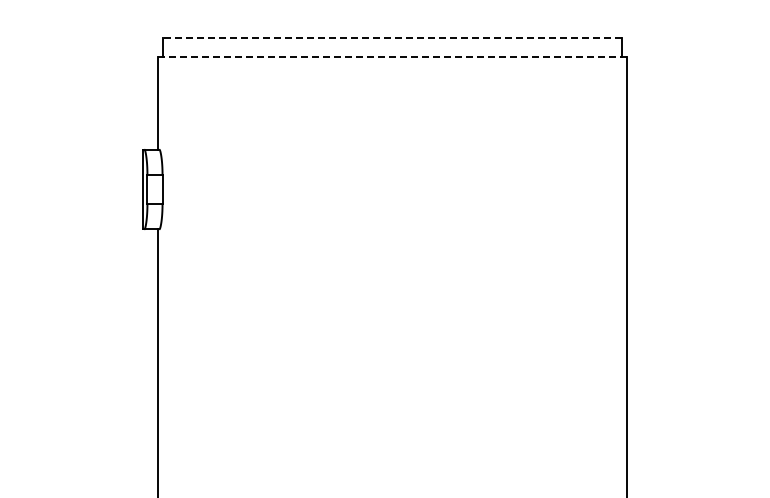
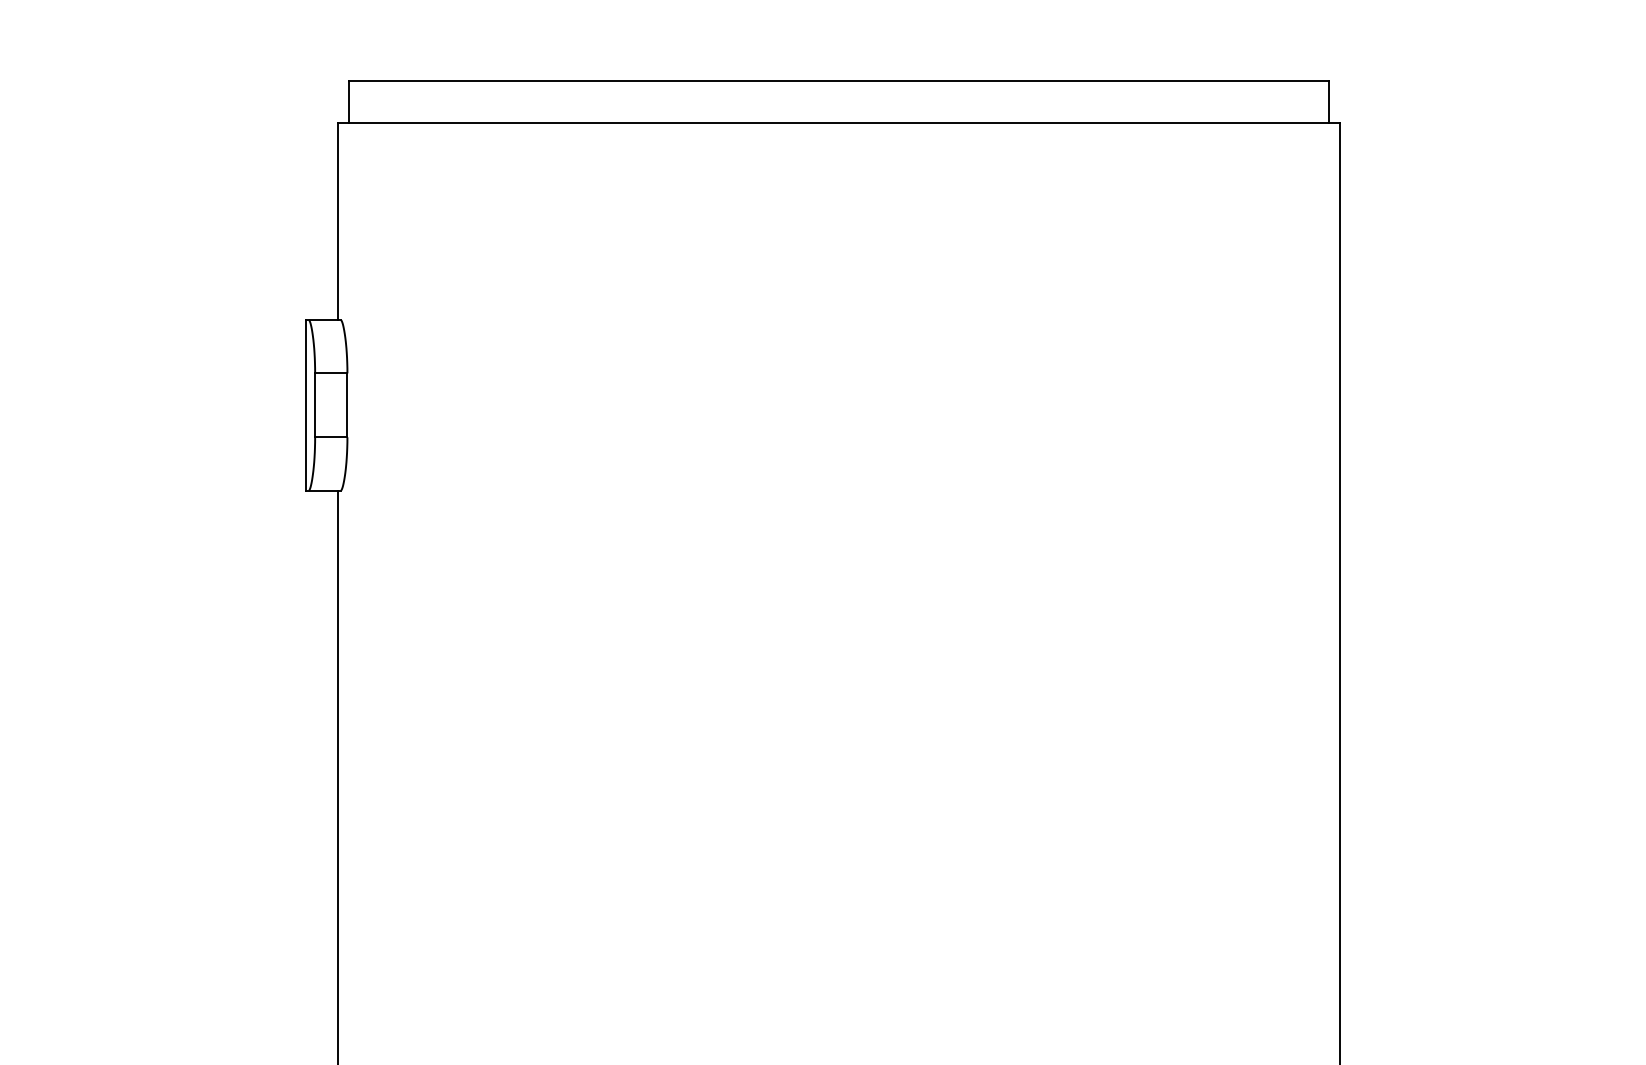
line: (391, 37) -> (836, 80), dashed -> solid
line: (392, 57) -> (839, 123), dashed -> solid

